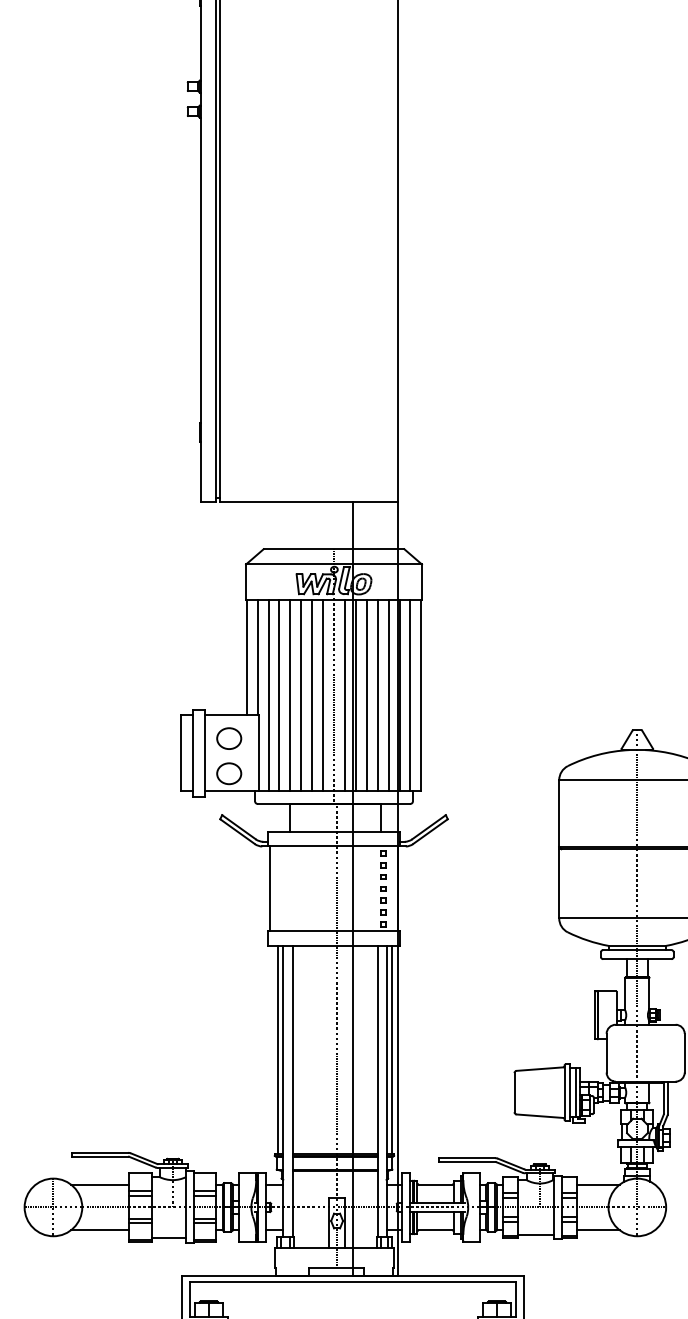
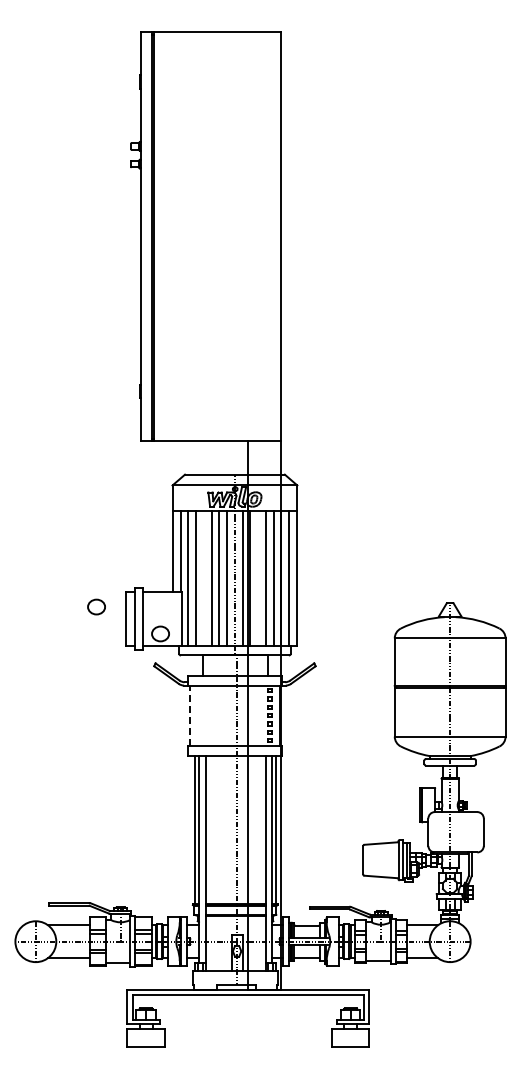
line: (289, 695) -> (203, 578), removed
line: (367, 695) -> (258, 578), removed
part: (229, 737) -> (96, 606), moved
line: (269, 888) -> (189, 715), solid -> dashed

